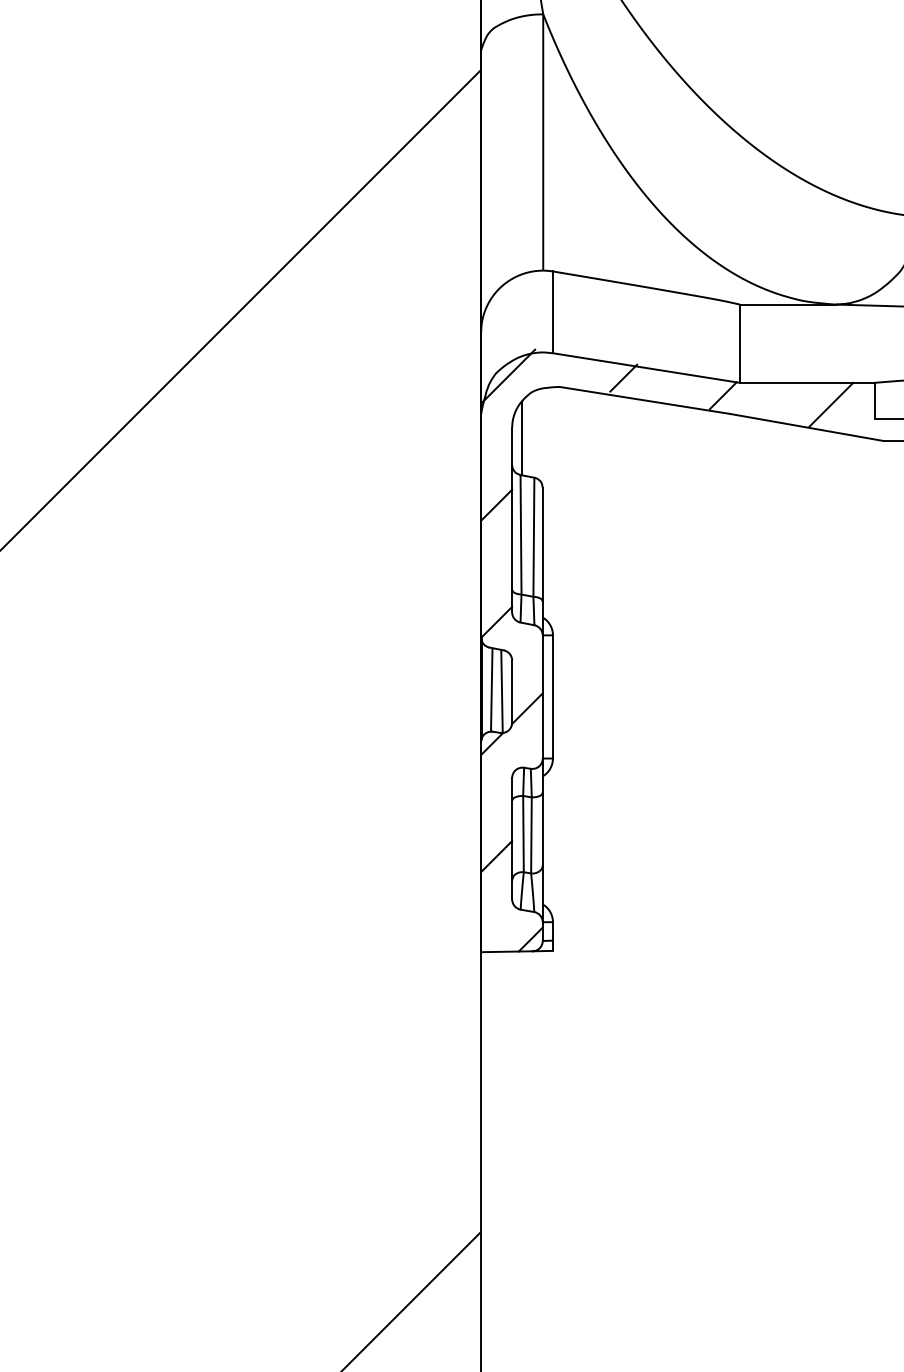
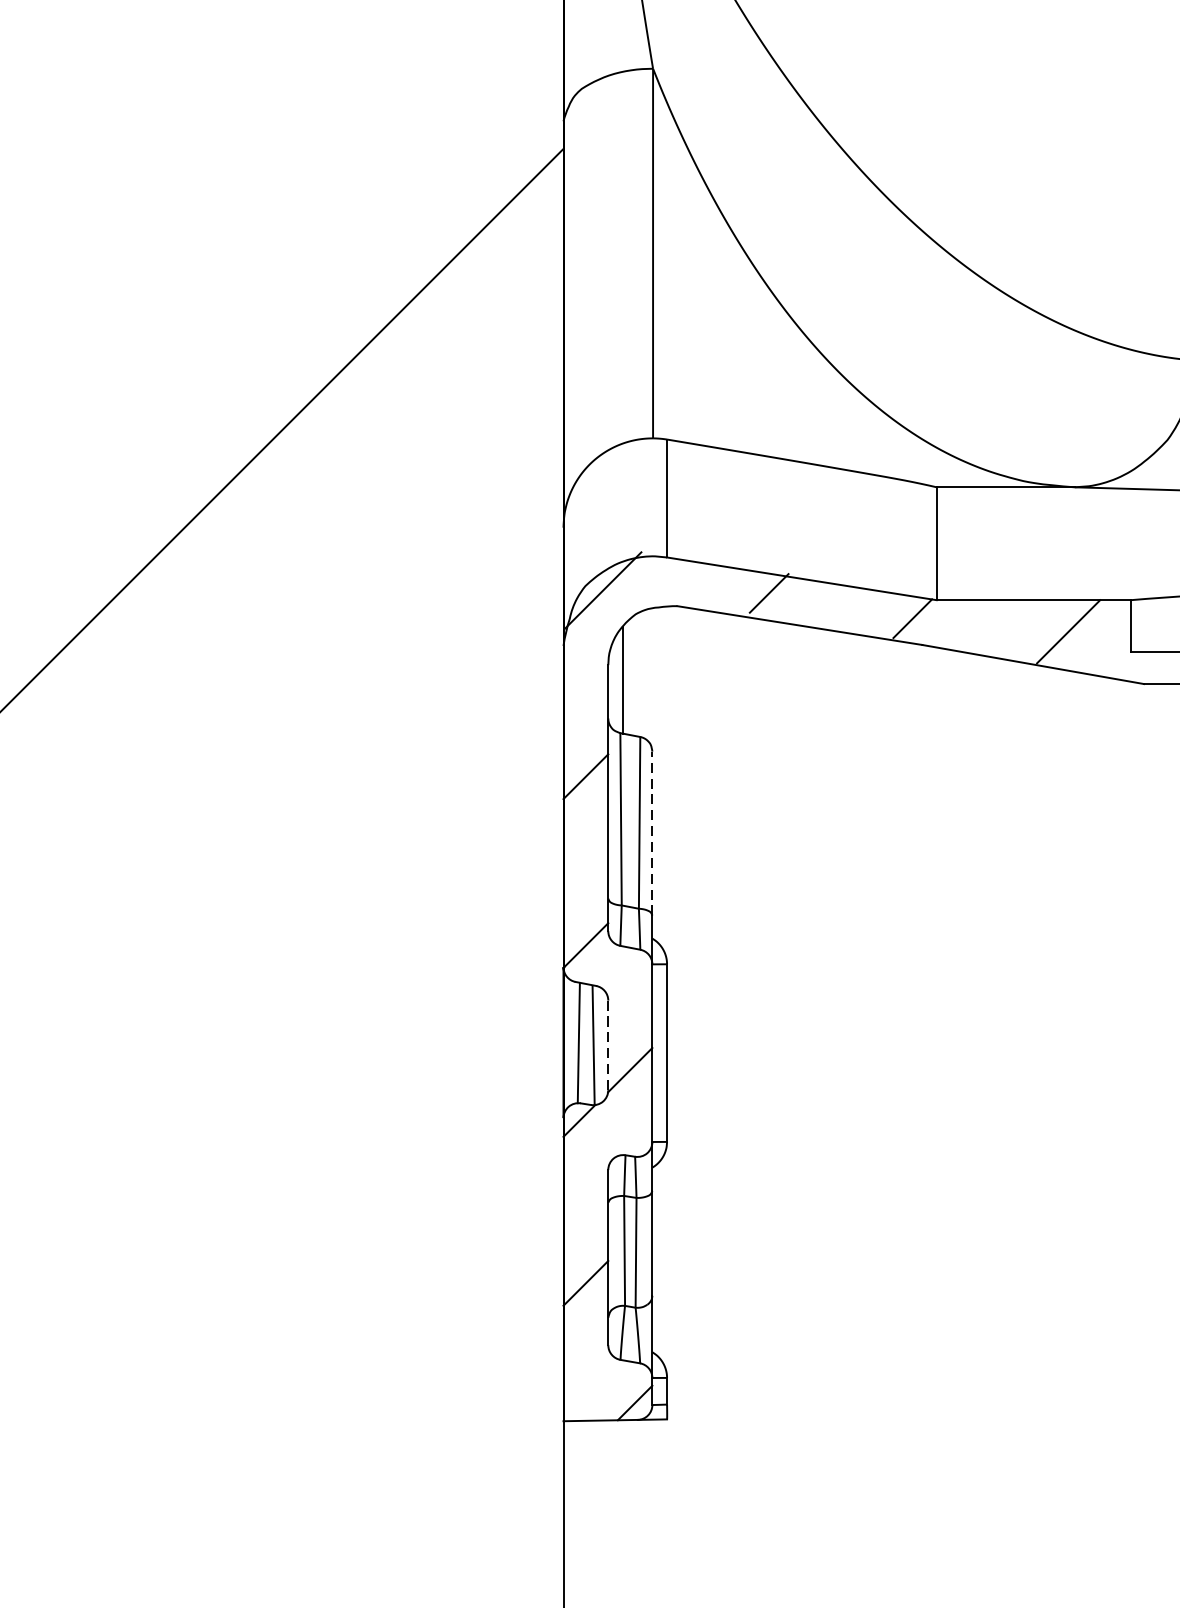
line: (542, 544) -> (652, 833), solid -> dashed
line: (512, 692) -> (608, 1046), solid -> dashed

